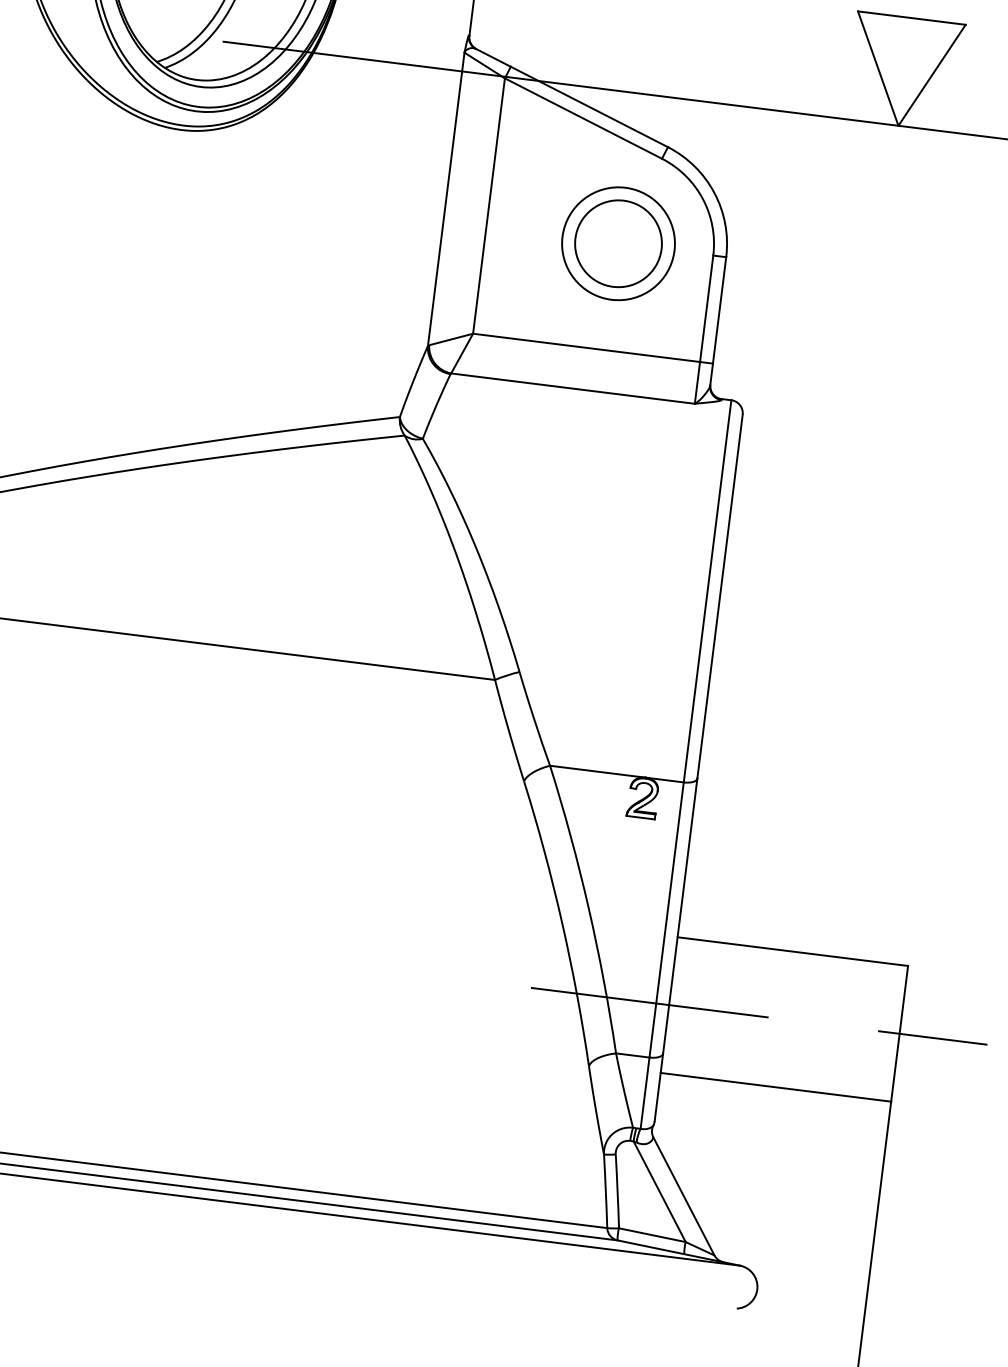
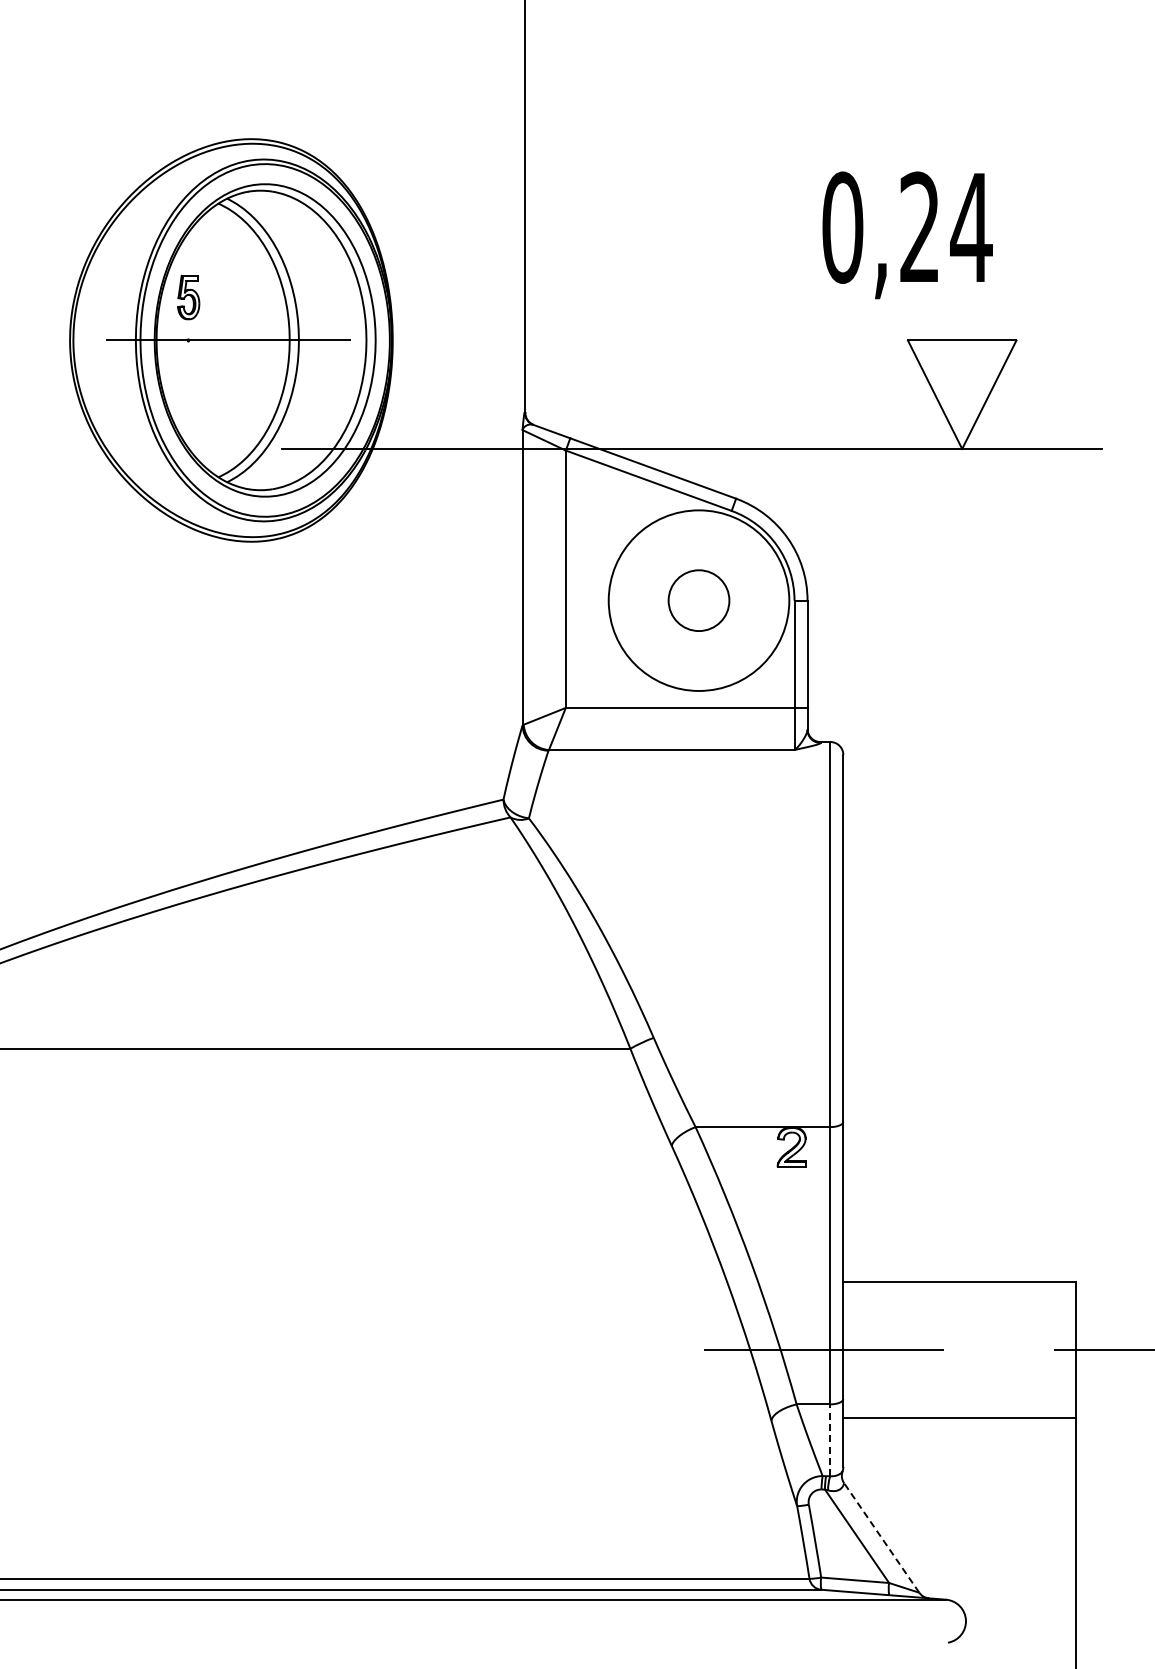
circle: (618, 243) -> (698, 600), size x0.7
circle: (618, 243) -> (698, 600), size x1.6
line: (645, 1093) -> (830, 1440), solid -> dashed
line: (683, 1195) -> (881, 1537), solid -> dashed

